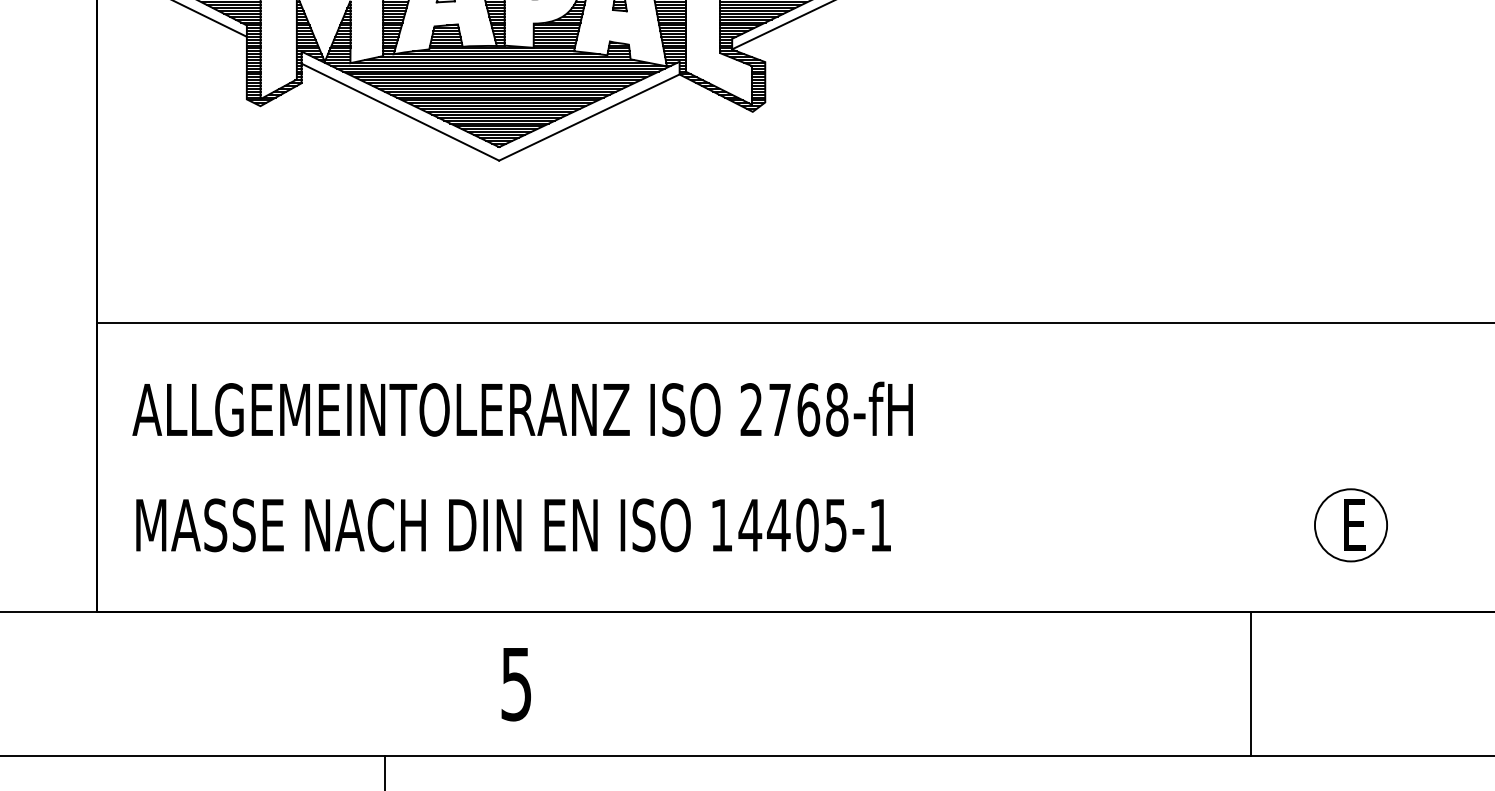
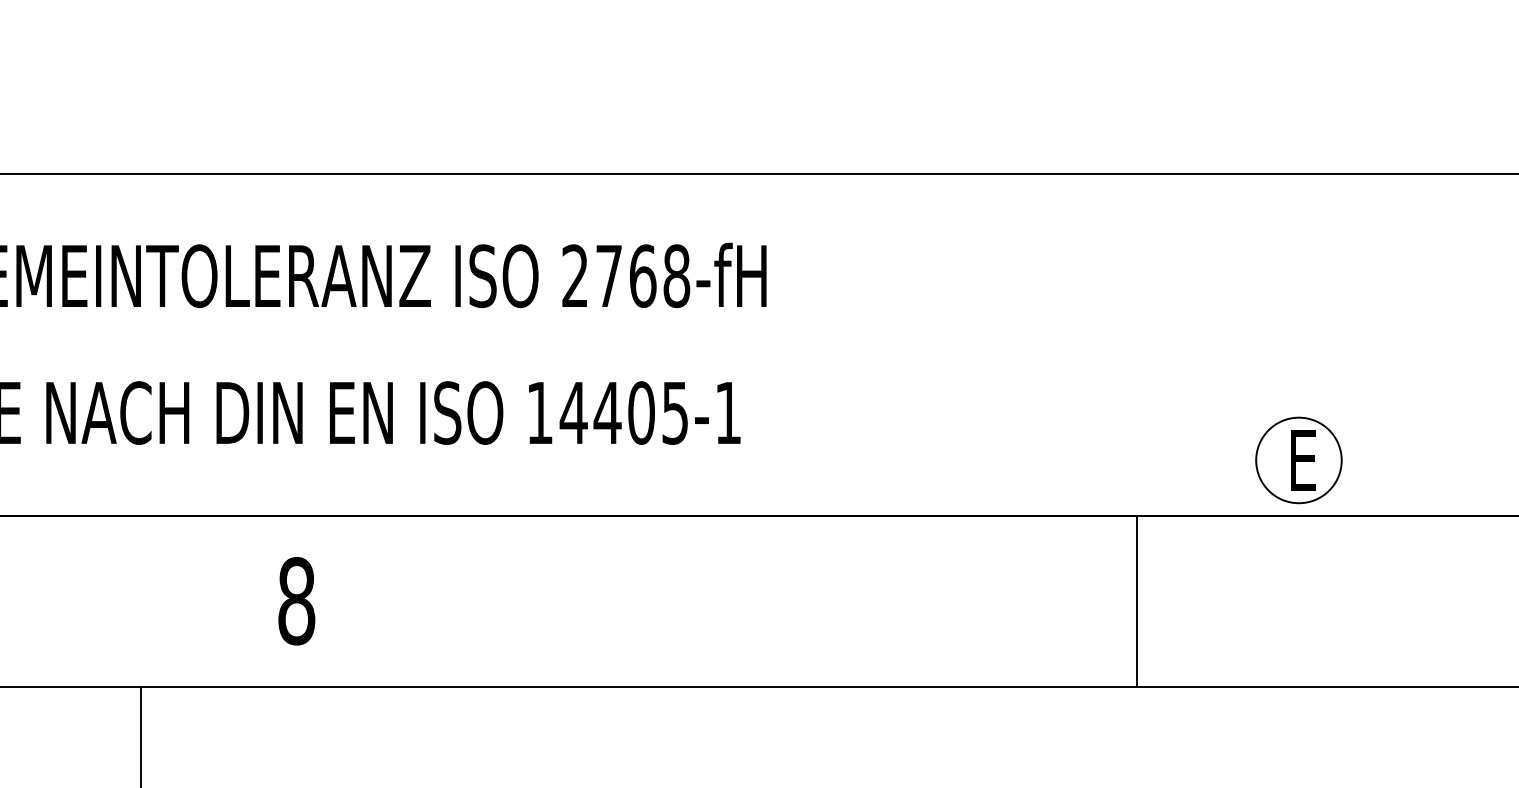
part: (1350, 525) -> (1298, 460), moved
text: (516, 683) -> (296, 600), 5 -> 8
line: (1251, 683) -> (1137, 600), moved

